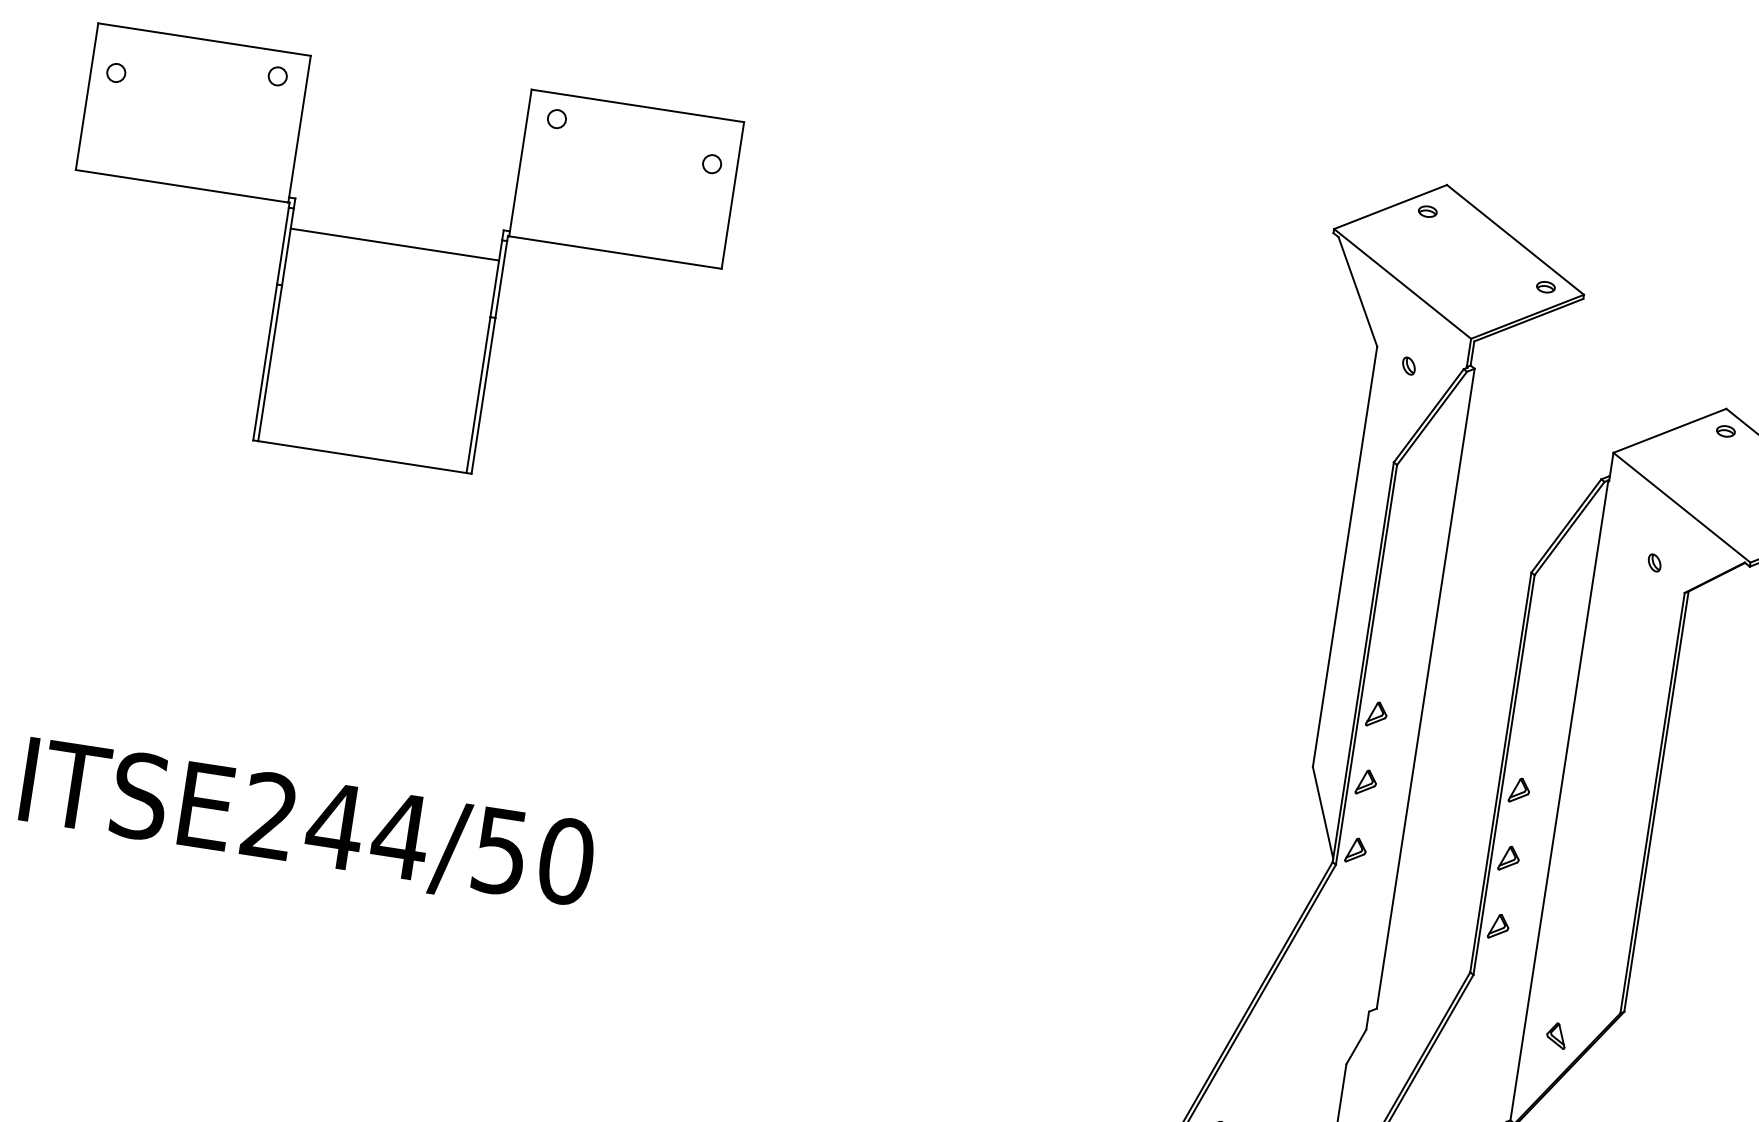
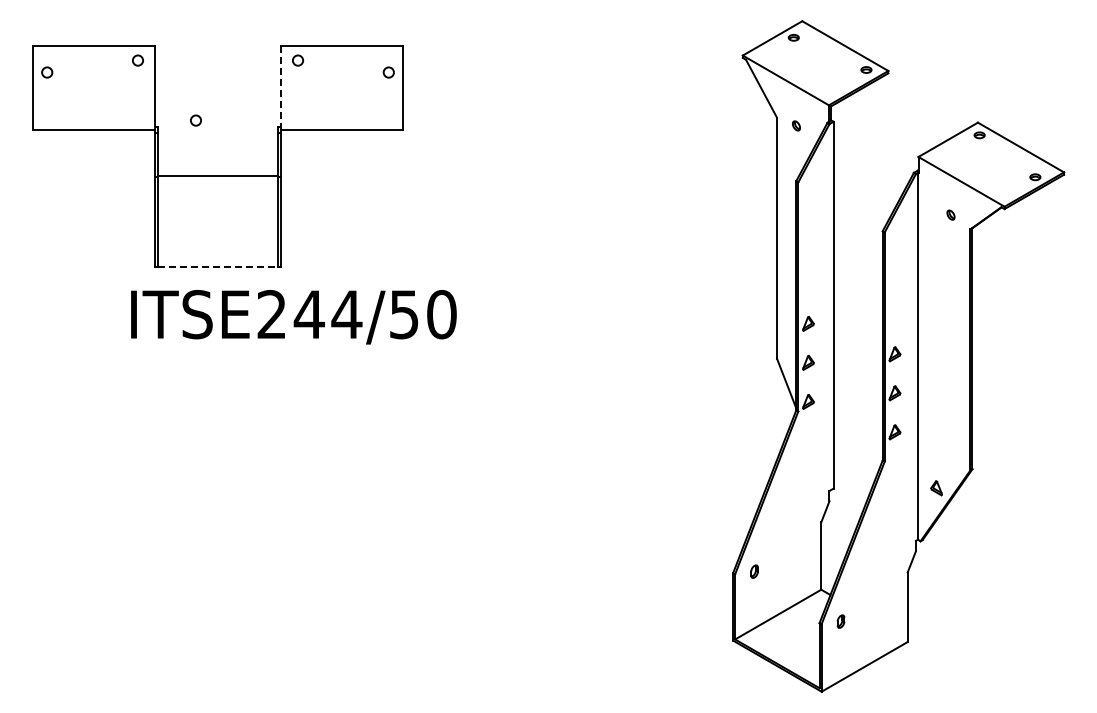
line: (520, 163) -> (281, 88), solid -> dashed
circle: (362, 196) -> (195, 120), added
line: (394, 243) -> (217, 175), moved
line: (363, 457) -> (218, 266), solid -> dashed
text: (306, 826) -> (293, 317), moved

